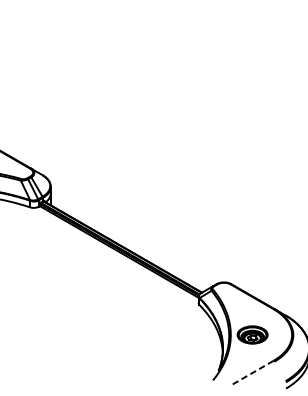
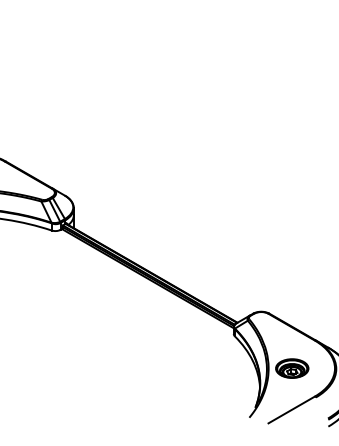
line: (251, 372) -> (291, 409), dashed -> solid

